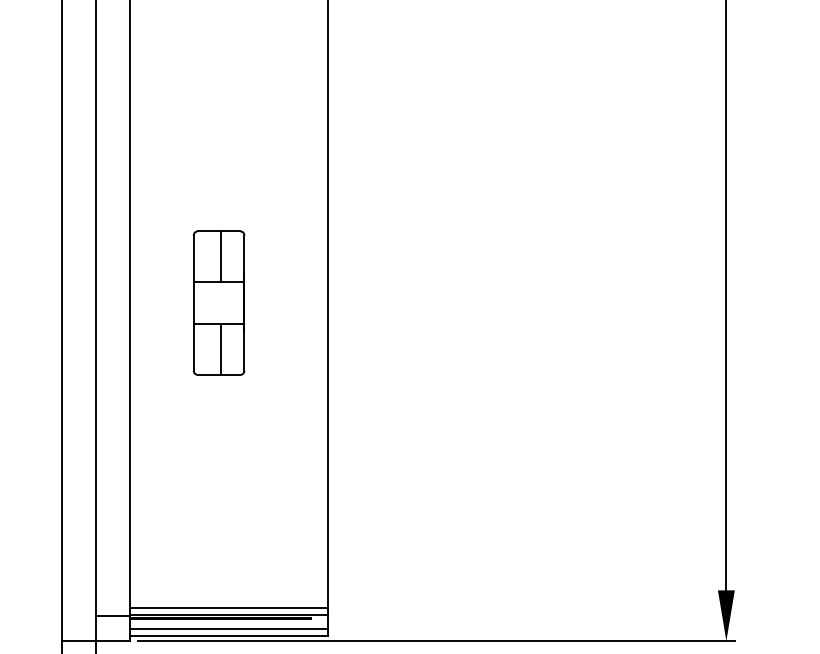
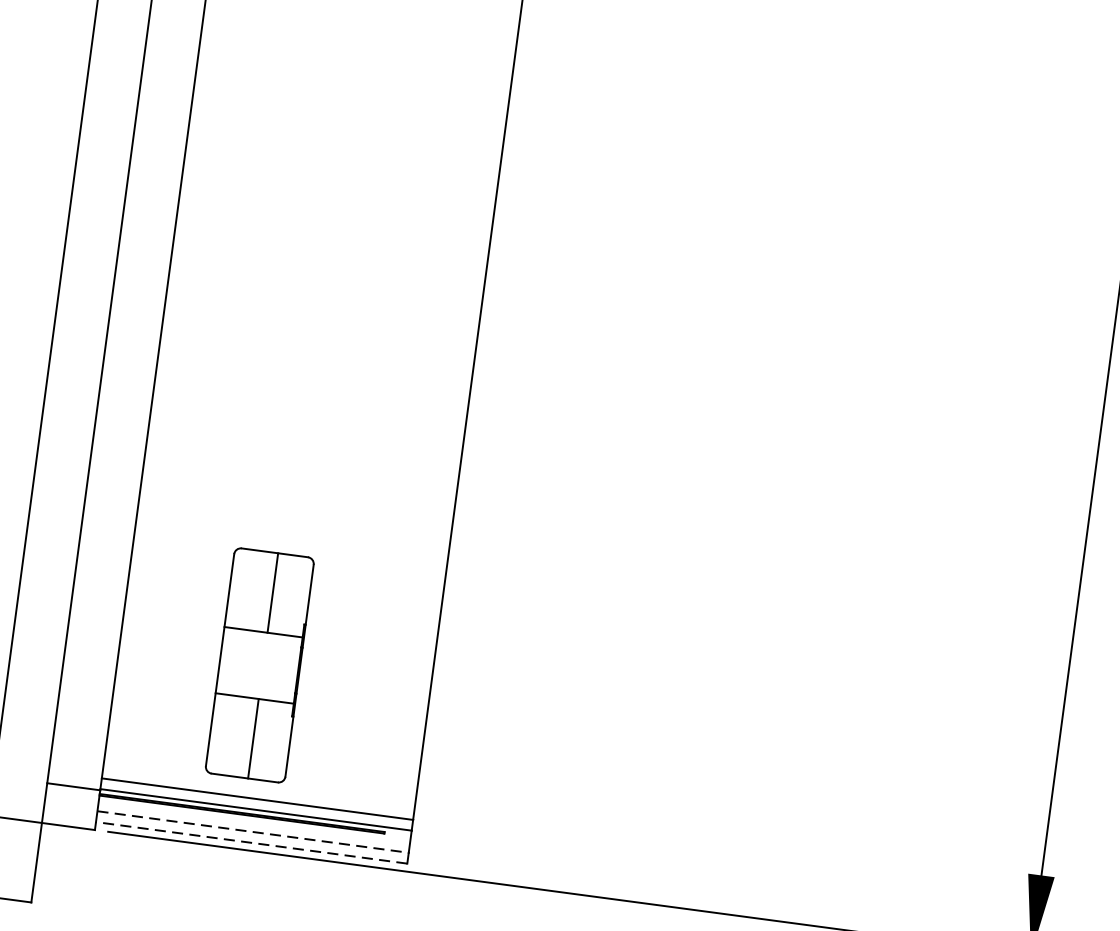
part: (218, 302) -> (259, 664), moved
line: (229, 629) -> (254, 832), solid -> dashed
line: (228, 635) -> (251, 842), solid -> dashed

